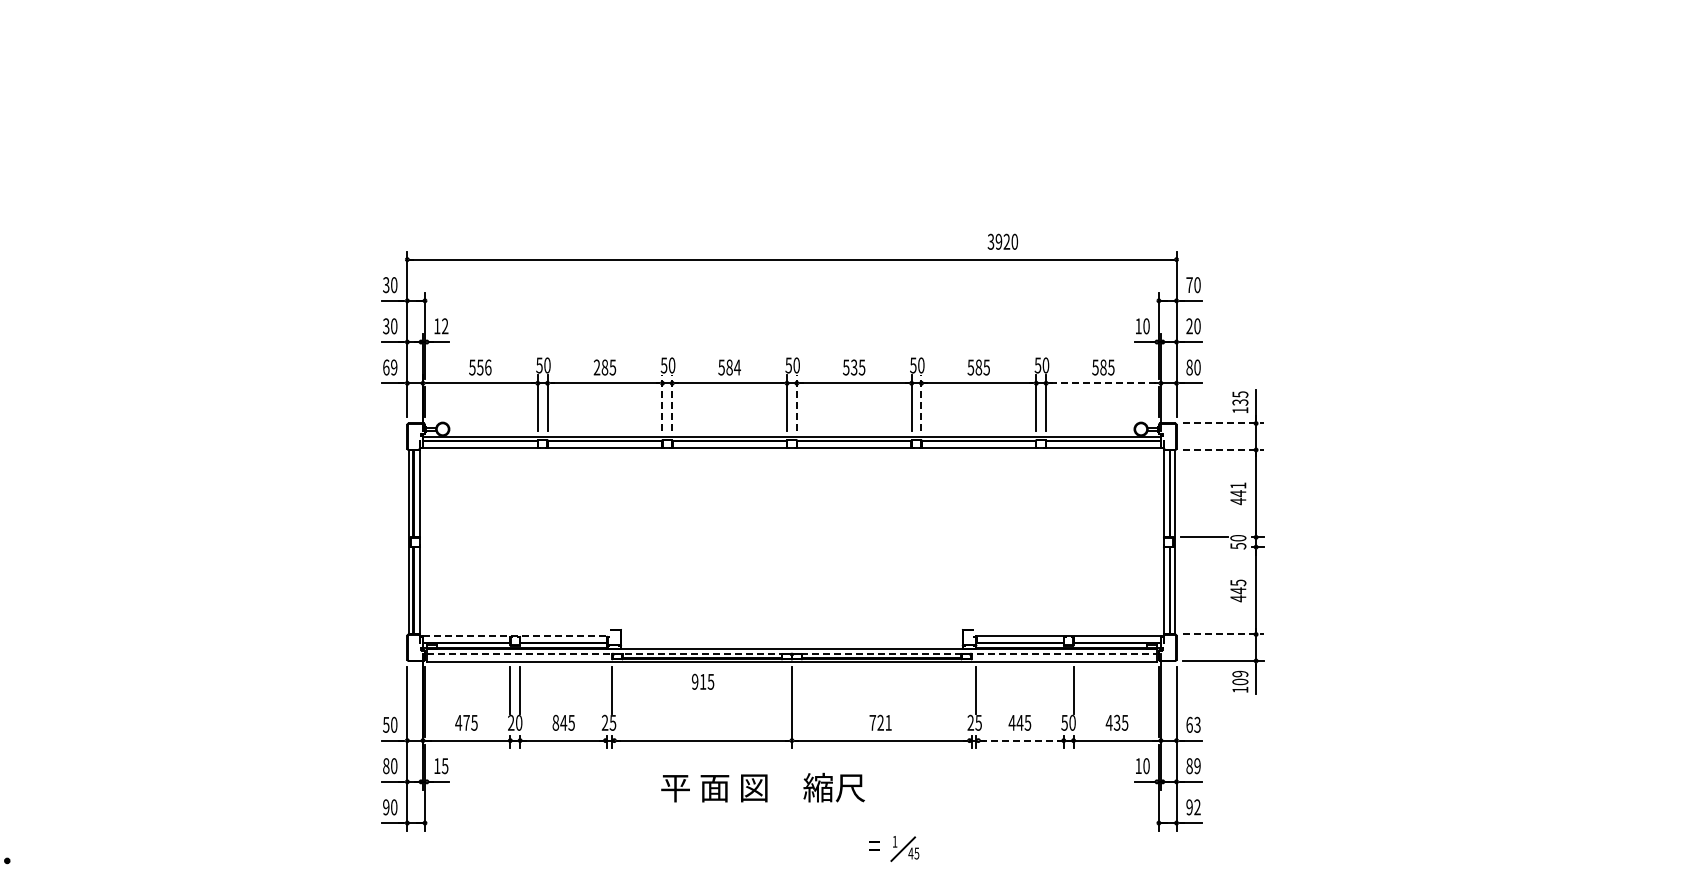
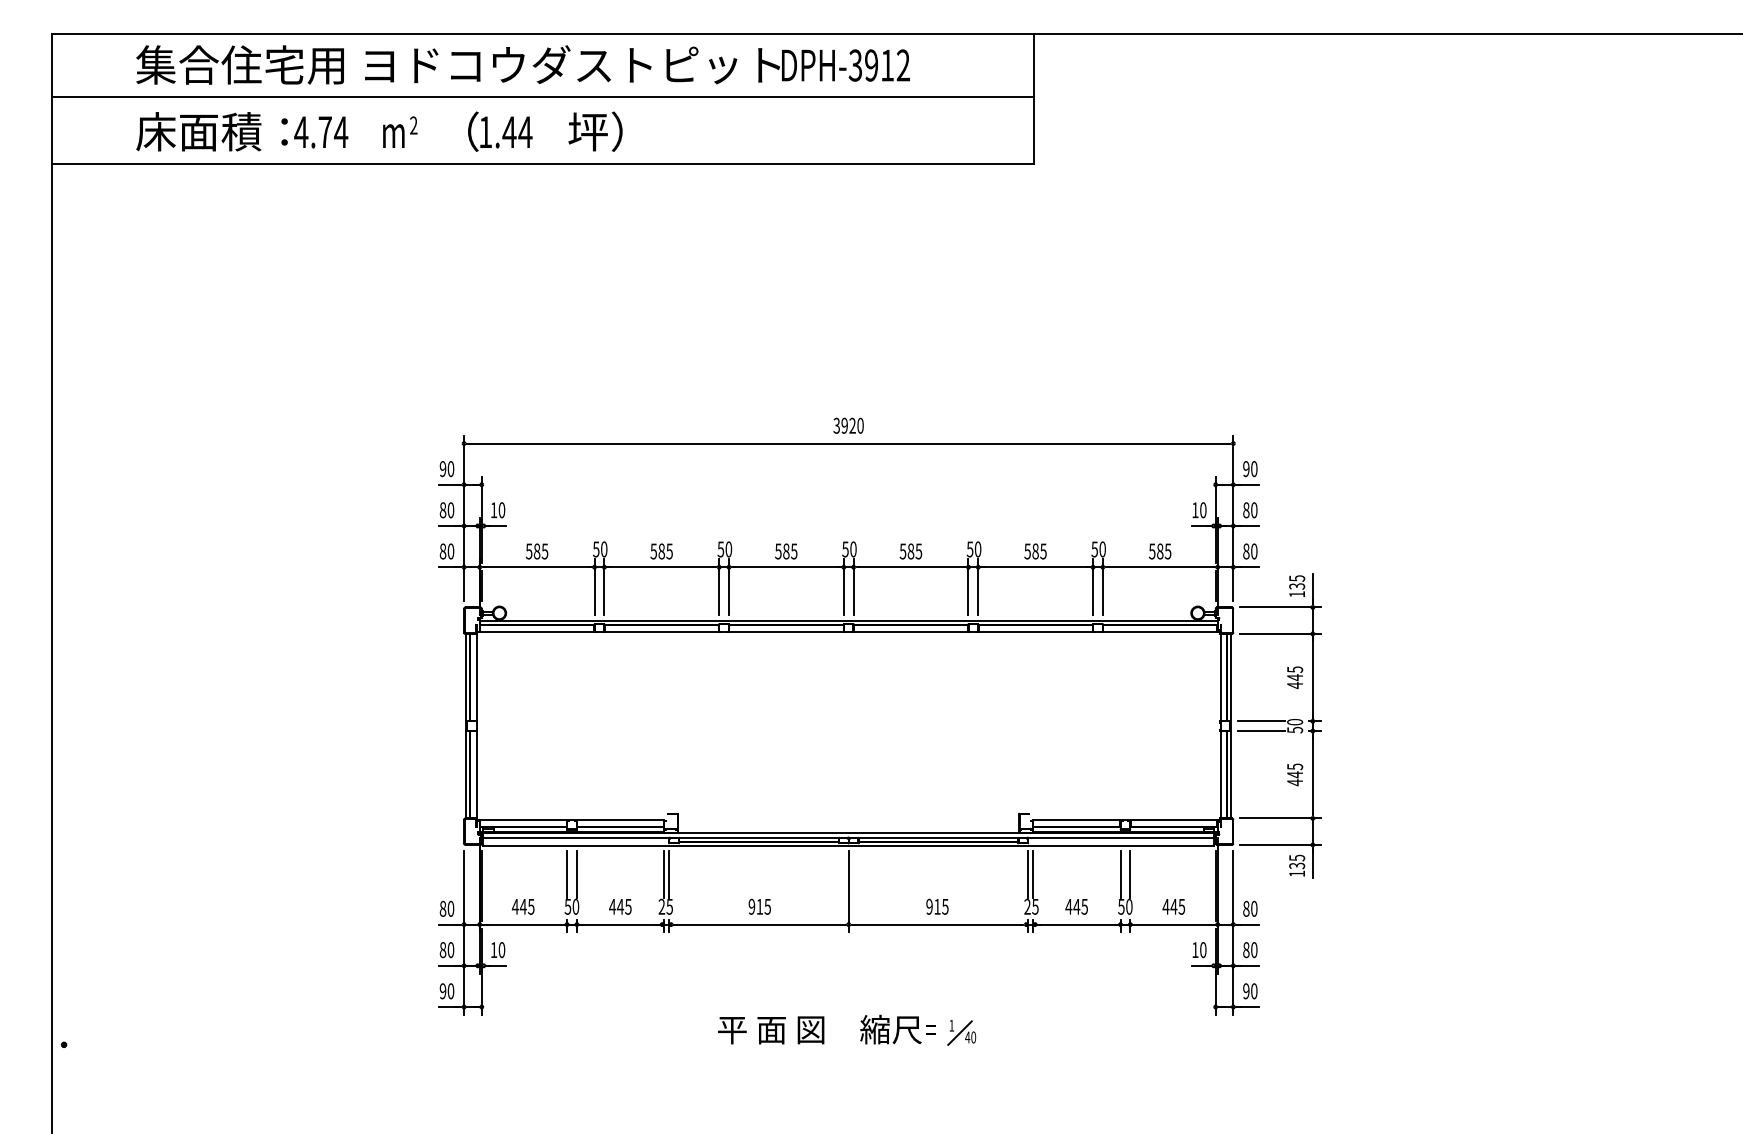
text: (1002, 241) -> (848, 425), moved
text: (385, 284) -> (442, 468), 30 -> 90
text: (1189, 285) -> (1246, 469), 70 -> 90
text: (385, 326) -> (442, 510), 30 -> 80
text: (444, 326) -> (501, 510), 12 -> 10
text: (1189, 326) -> (1246, 510), 20 -> 80
text: (389, 367) -> (446, 551), 69 -> 80
text: (483, 367) -> (540, 551), 556 -> 585
text: (596, 367) -> (653, 551), 285 -> 585
text: (736, 367) -> (793, 551), 584 -> 585
text: (853, 367) -> (910, 551), 535 -> 585
line: (1103, 383) -> (1160, 567), dashed -> solid
line: (662, 403) -> (719, 587), dashed -> solid
line: (672, 403) -> (729, 587), dashed -> solid
line: (796, 403) -> (853, 587), dashed -> solid
line: (921, 403) -> (978, 587), dashed -> solid
line: (1223, 423) -> (1280, 607), dashed -> solid
line: (1223, 449) -> (1280, 633), dashed -> solid
text: (1238, 485) -> (1295, 669), 441 -> 445
line: (1203, 547) -> (1260, 731), added
line: (1223, 634) -> (1280, 818), dashed -> solid
line: (515, 636) -> (572, 820), dashed -> solid
line: (792, 653) -> (849, 837), dashed -> solid
text: (1240, 677) -> (1297, 861), 109 -> 135
text: (702, 681) -> (759, 906), moved
line: (607, 690) -> (664, 874), added
line: (971, 690) -> (1028, 874), added
line: (1063, 690) -> (1120, 874), added
text: (465, 722) -> (522, 906), 475 -> 445
text: (510, 722) -> (567, 906), 20 -> 50
text: (555, 722) -> (612, 906), 845 -> 445
text: (880, 722) -> (937, 906), 721 -> 915
text: (1116, 722) -> (1173, 906), 435 -> 445
text: (385, 724) -> (442, 908), 50 -> 80
text: (1193, 724) -> (1250, 908), 63 -> 80
line: (1019, 740) -> (1076, 924), dashed -> solid
text: (444, 765) -> (501, 949), 15 -> 10
text: (1197, 766) -> (1254, 950), 89 -> 80
text: (762, 787) -> (819, 1029), moved
text: (1197, 807) -> (1254, 991), 92 -> 90
text: (916, 853) -> (973, 1037), 45 -> 40

